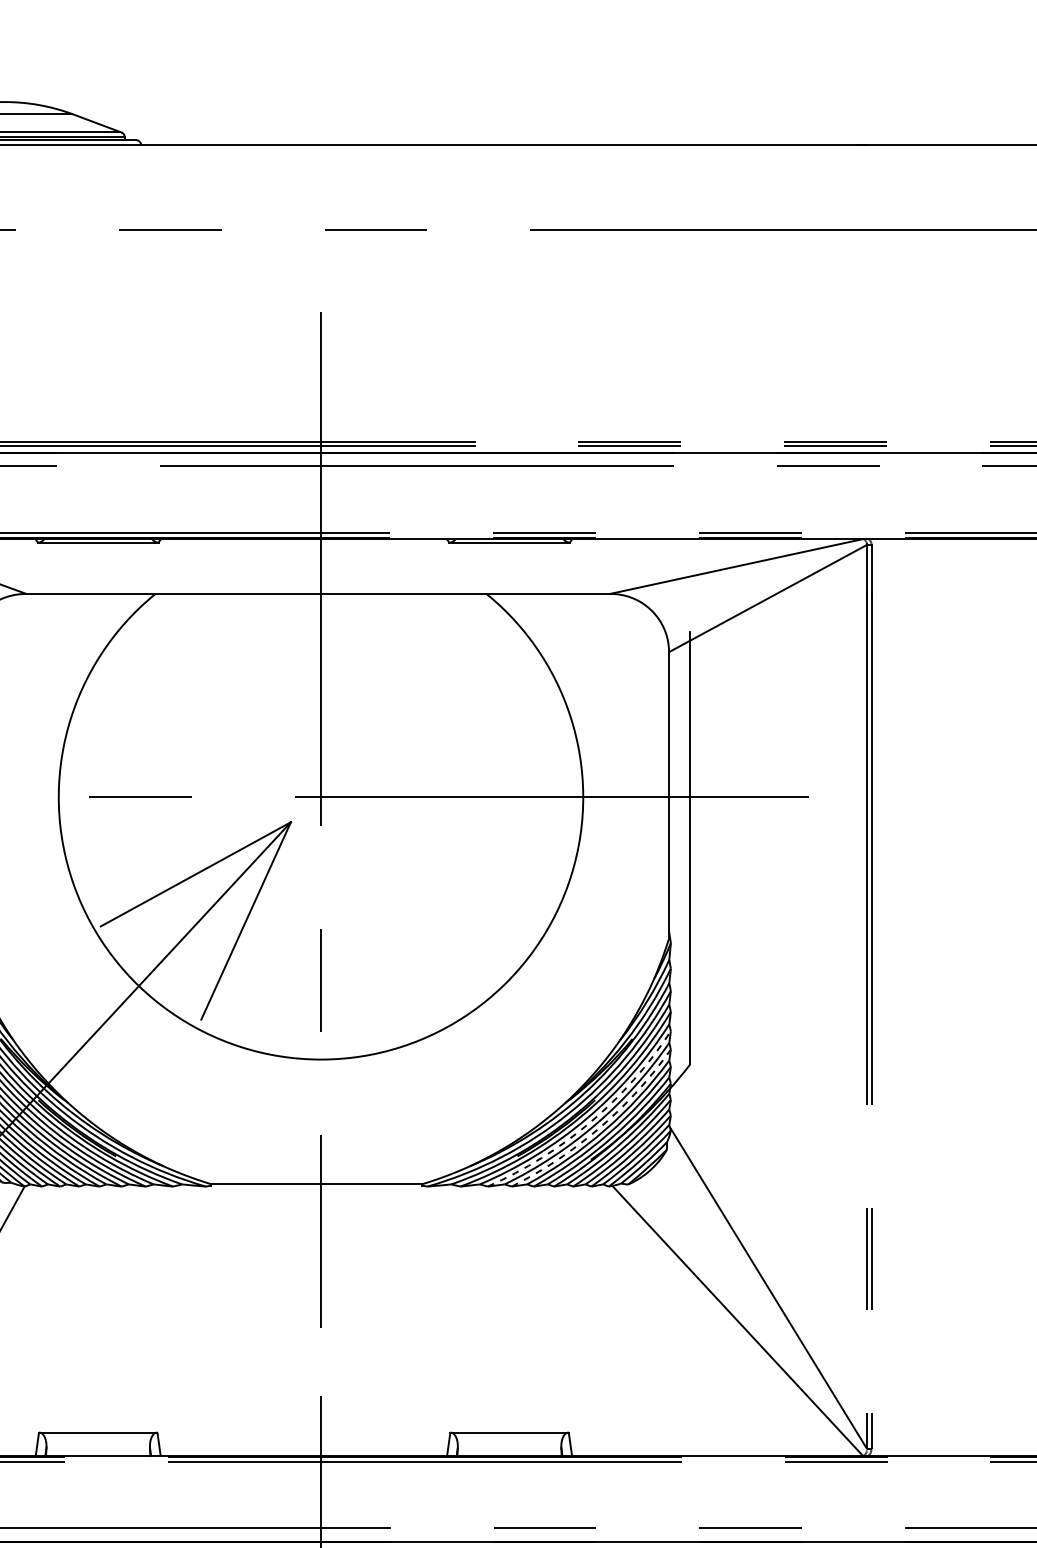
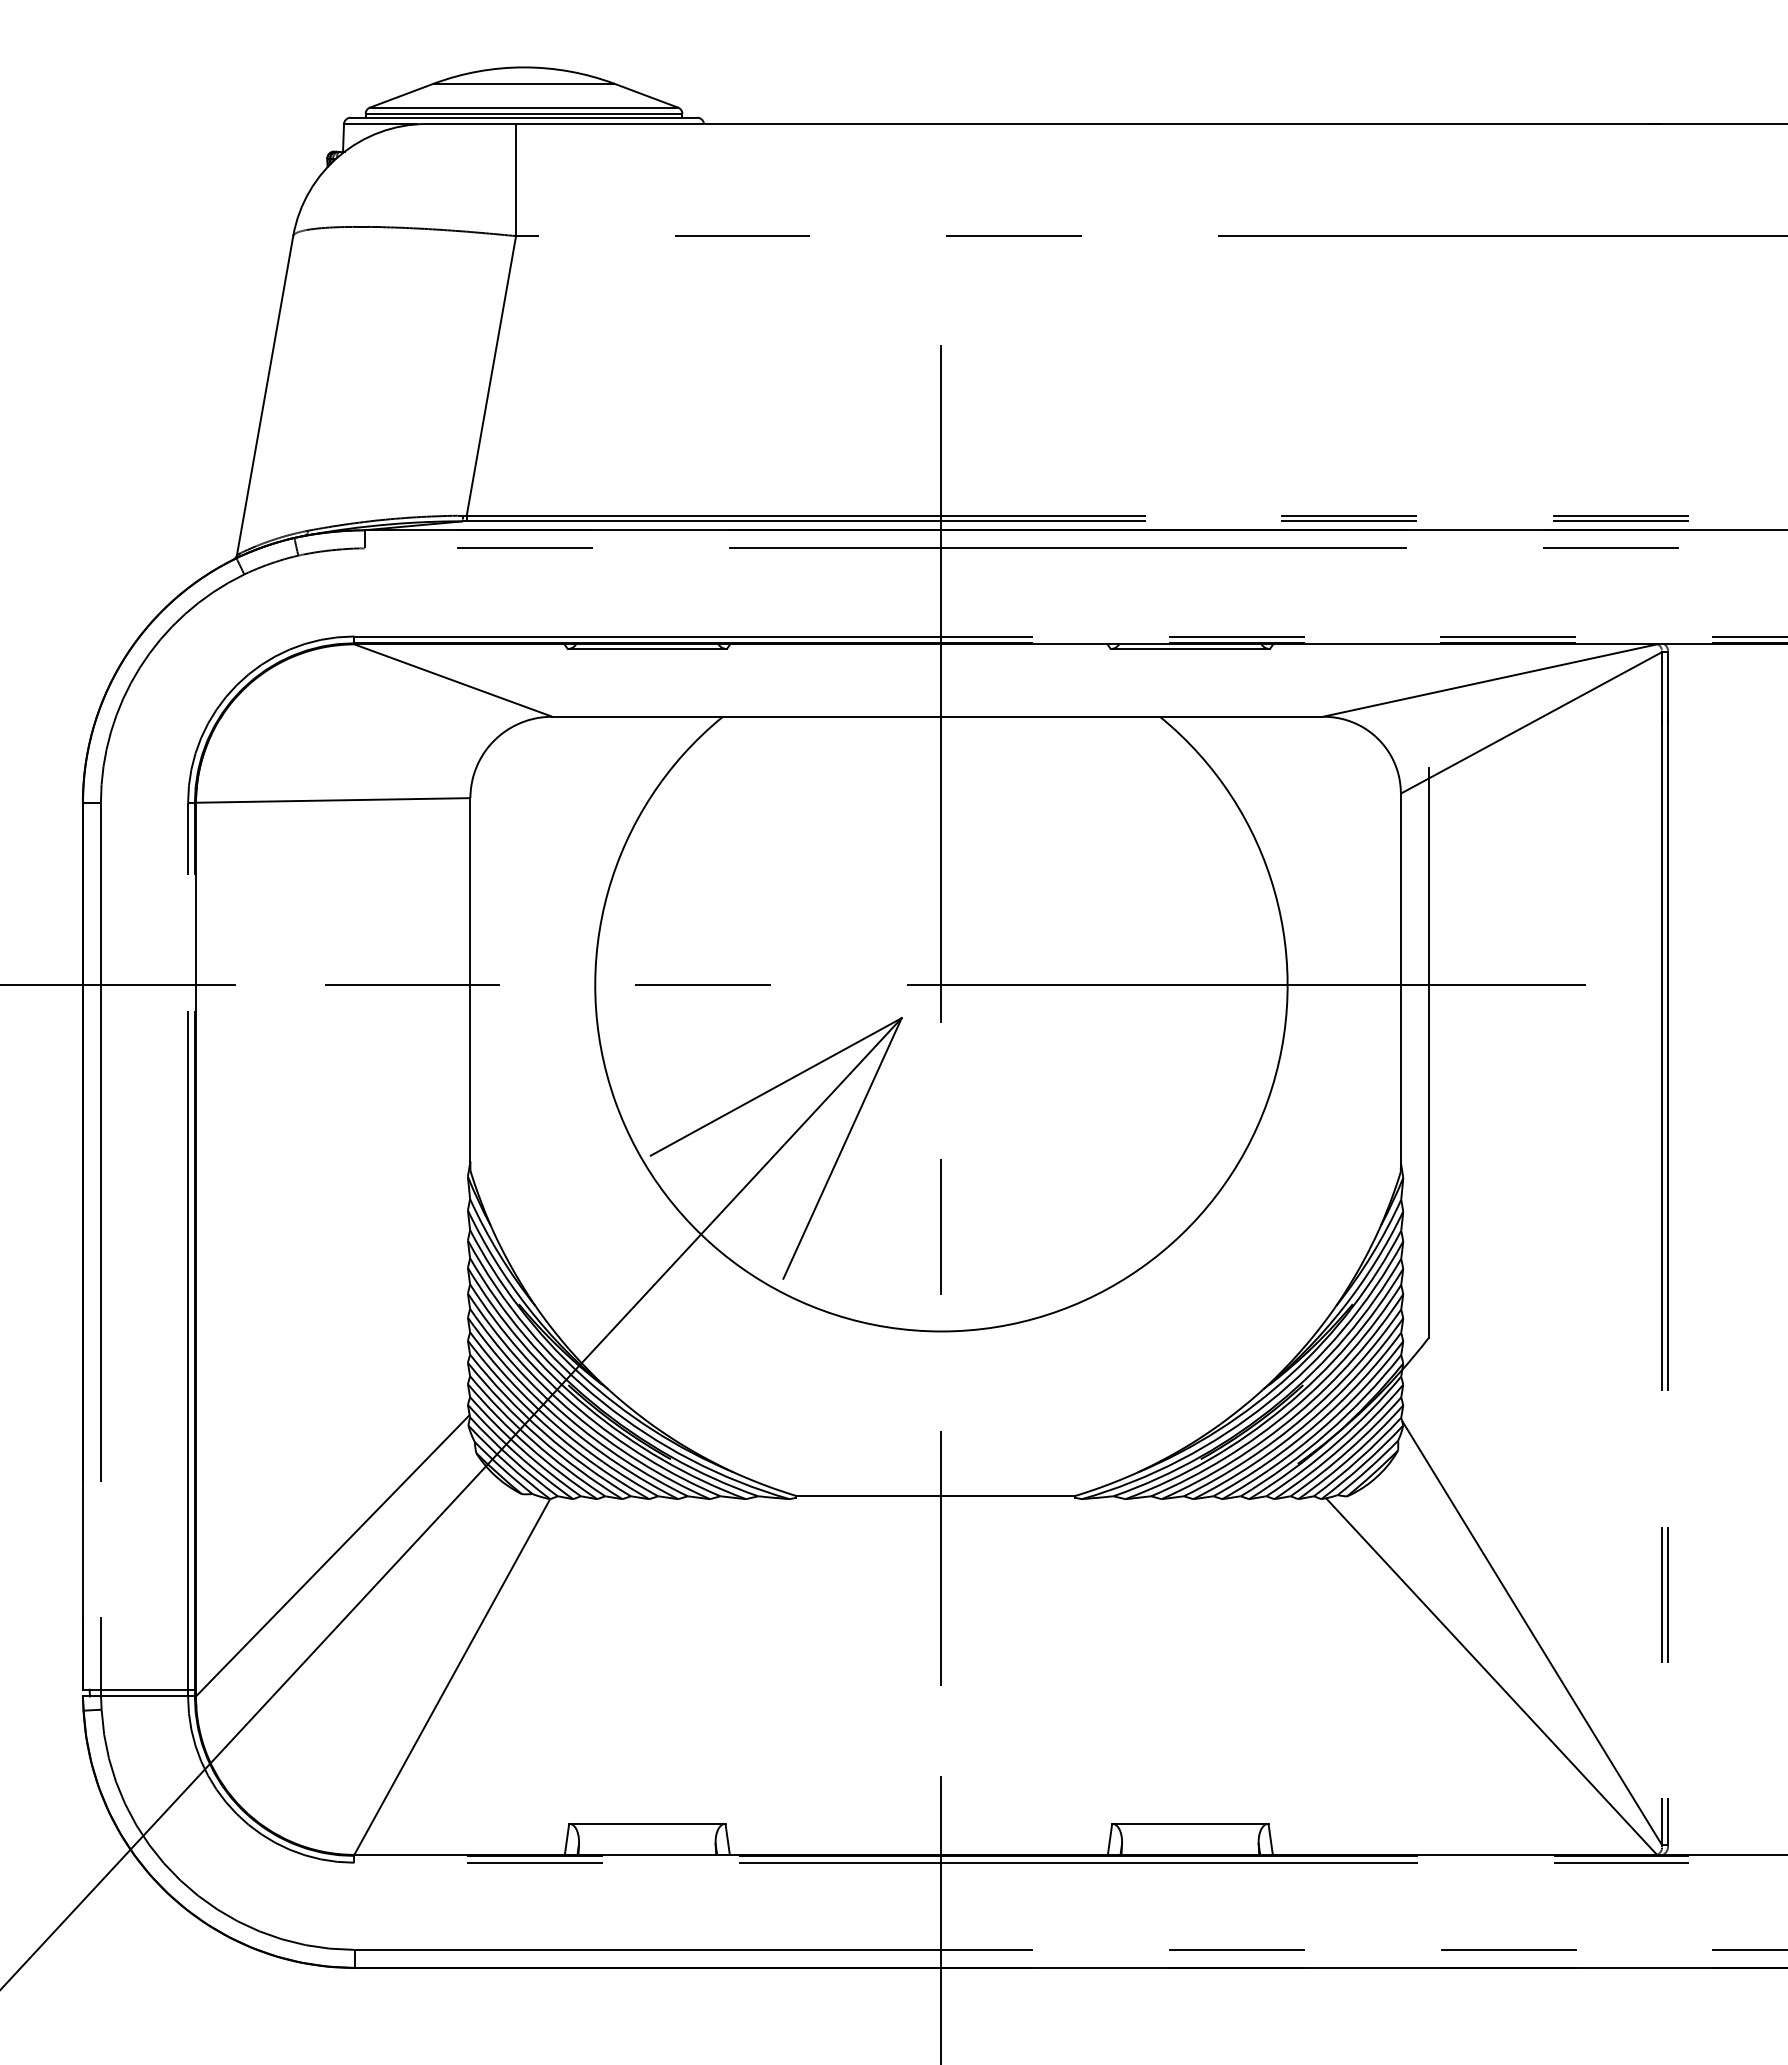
arc: (590, 1122) -> (1297, 1414), dashed -> solid
arc: (599, 1127) -> (1309, 1421), dashed -> solid

